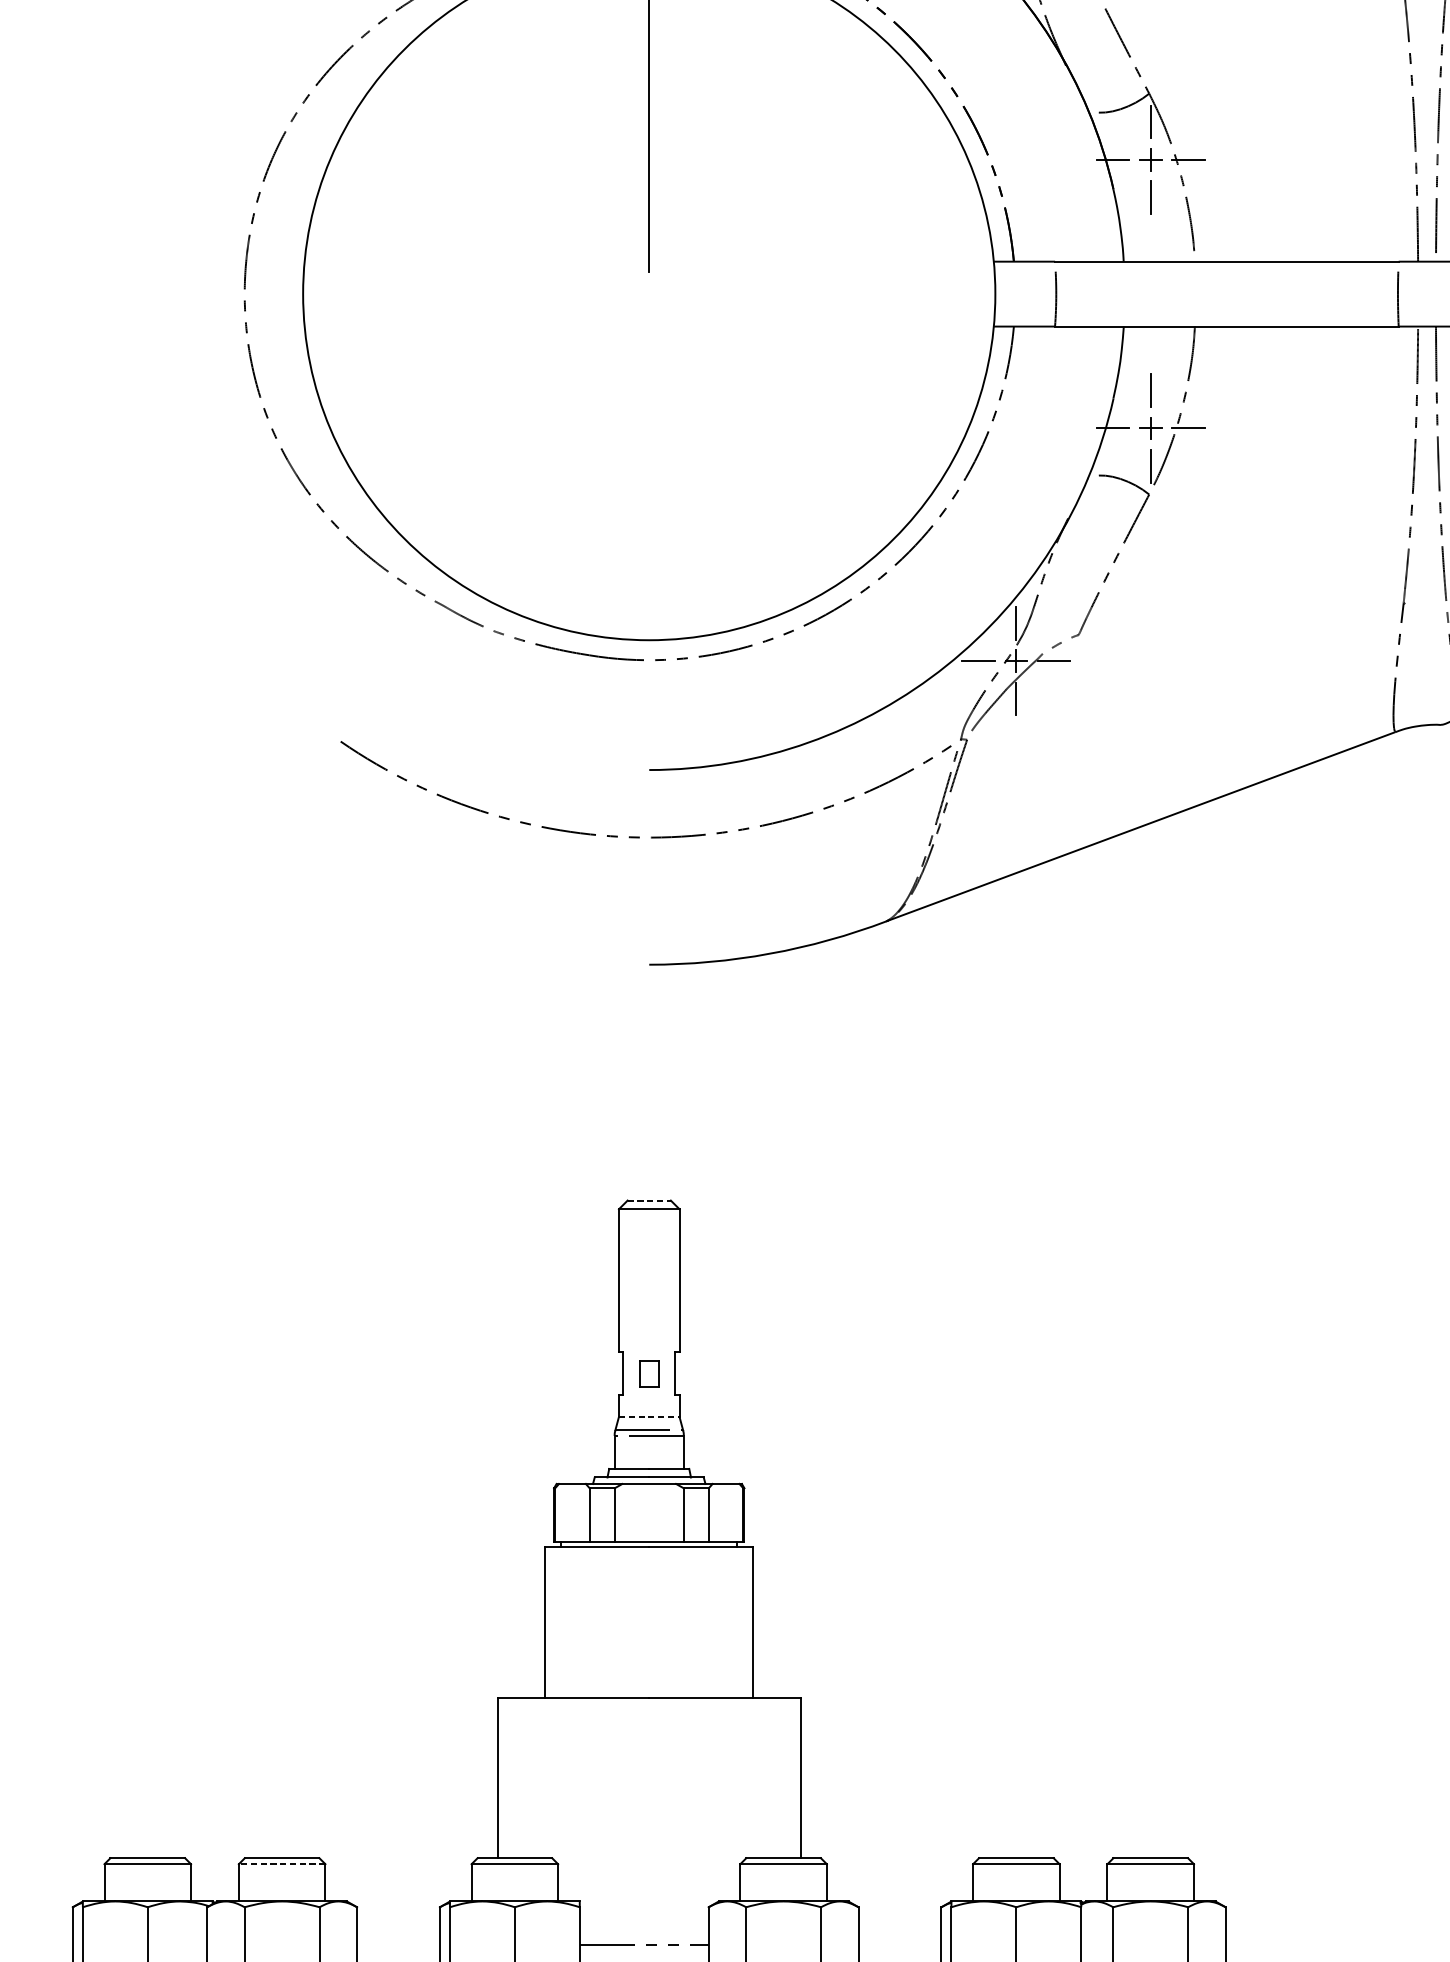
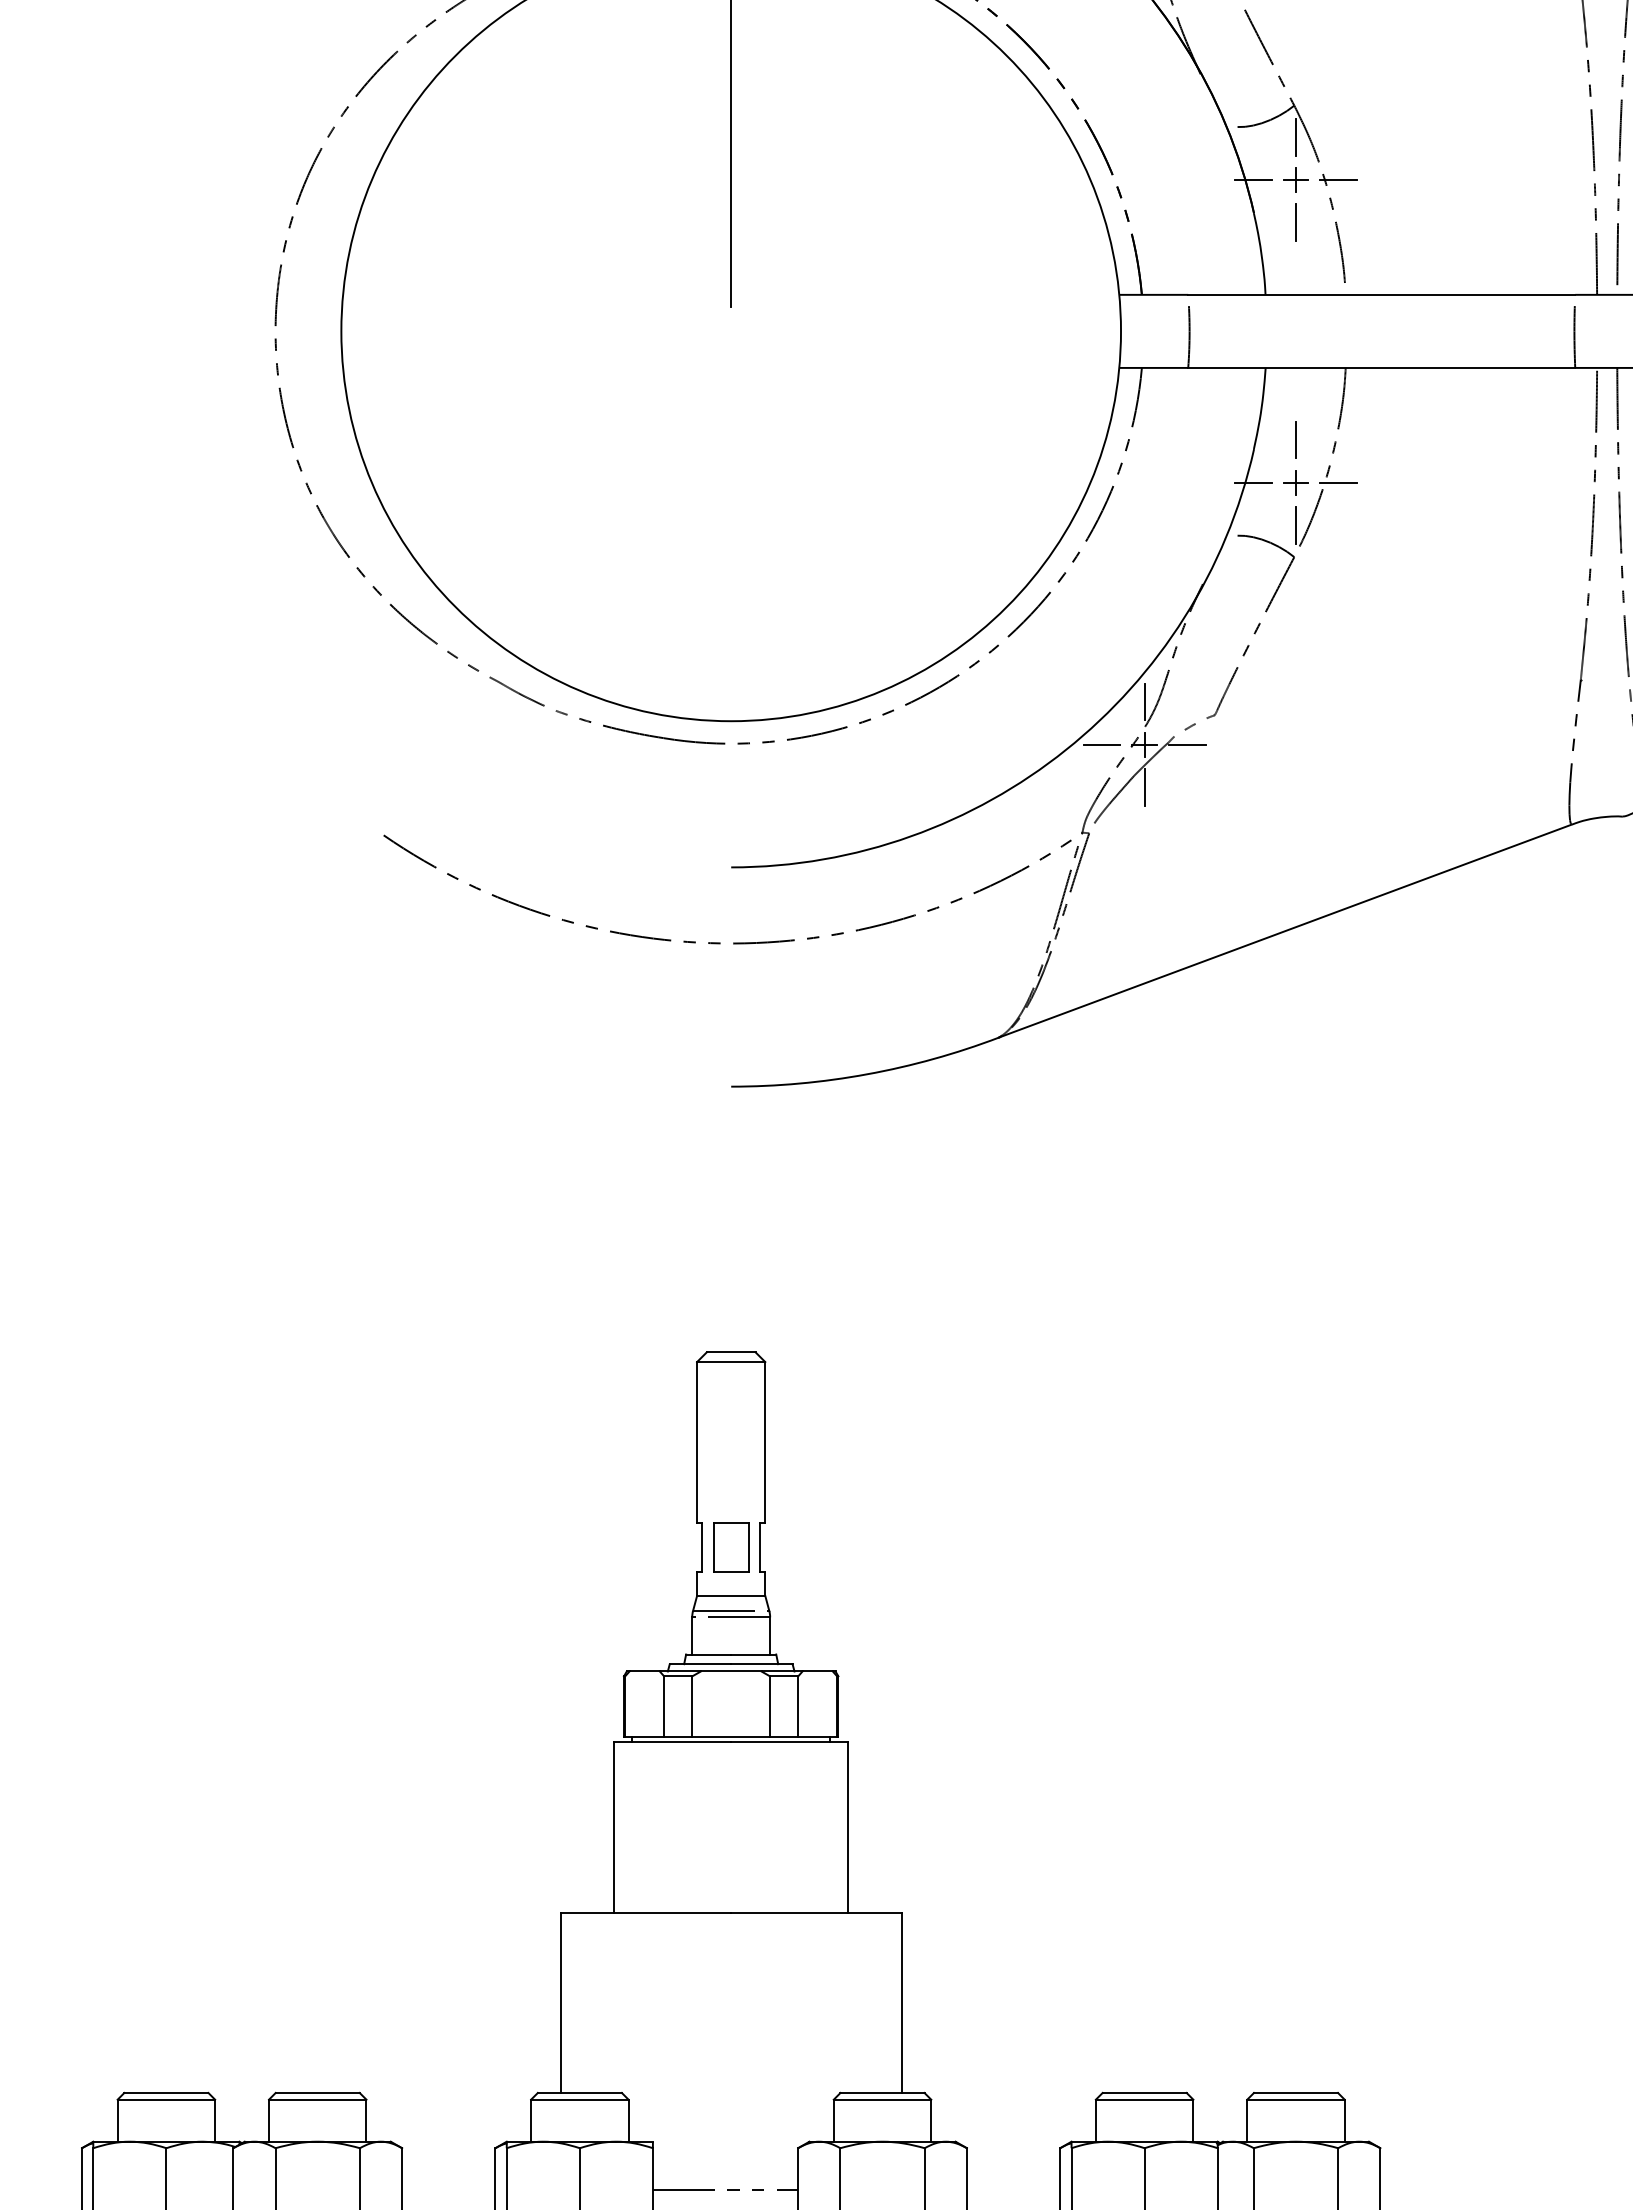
line: (649, 1200) -> (731, 1352), dashed -> solid
part: (649, 1373) -> (731, 1547), size x1.67
line: (649, 1416) -> (731, 1595), dashed -> solid
line: (281, 1864) -> (317, 2099), dashed -> solid

